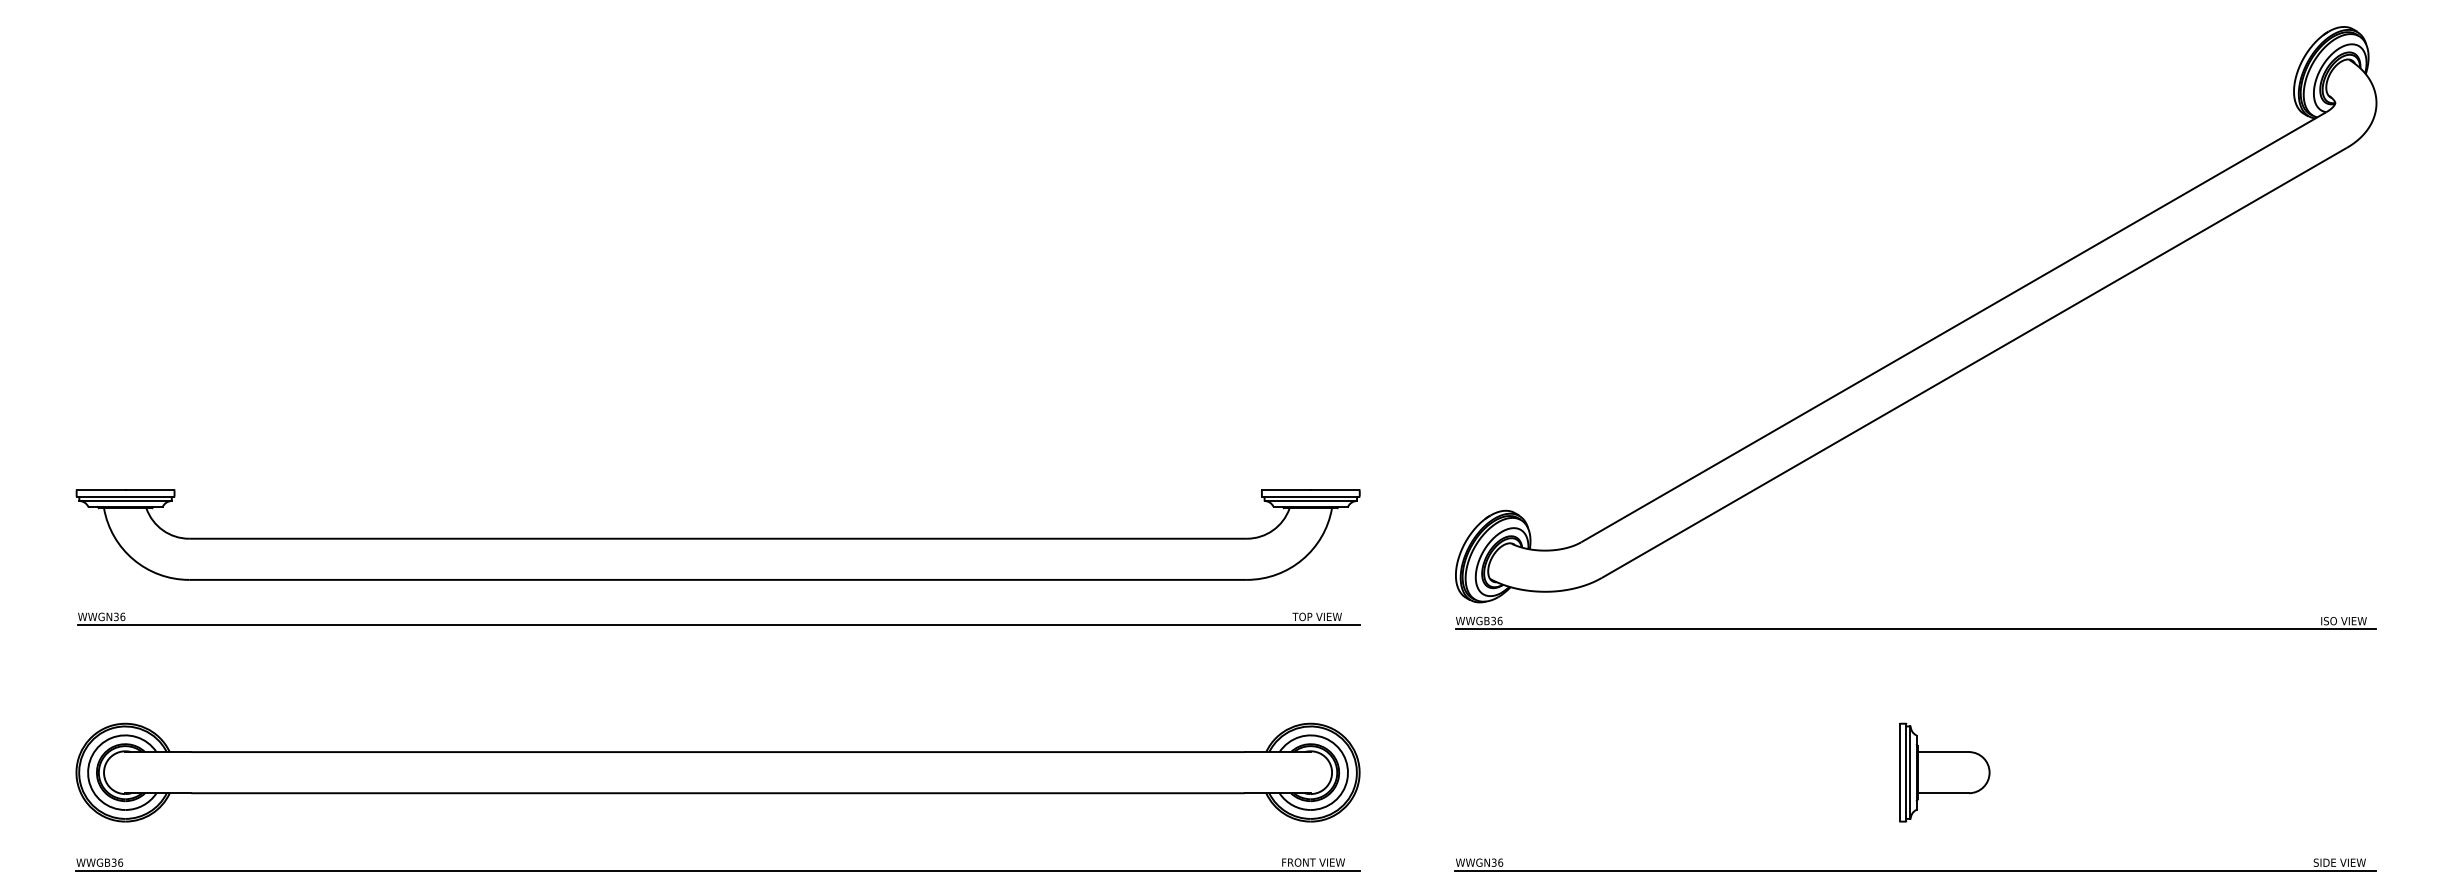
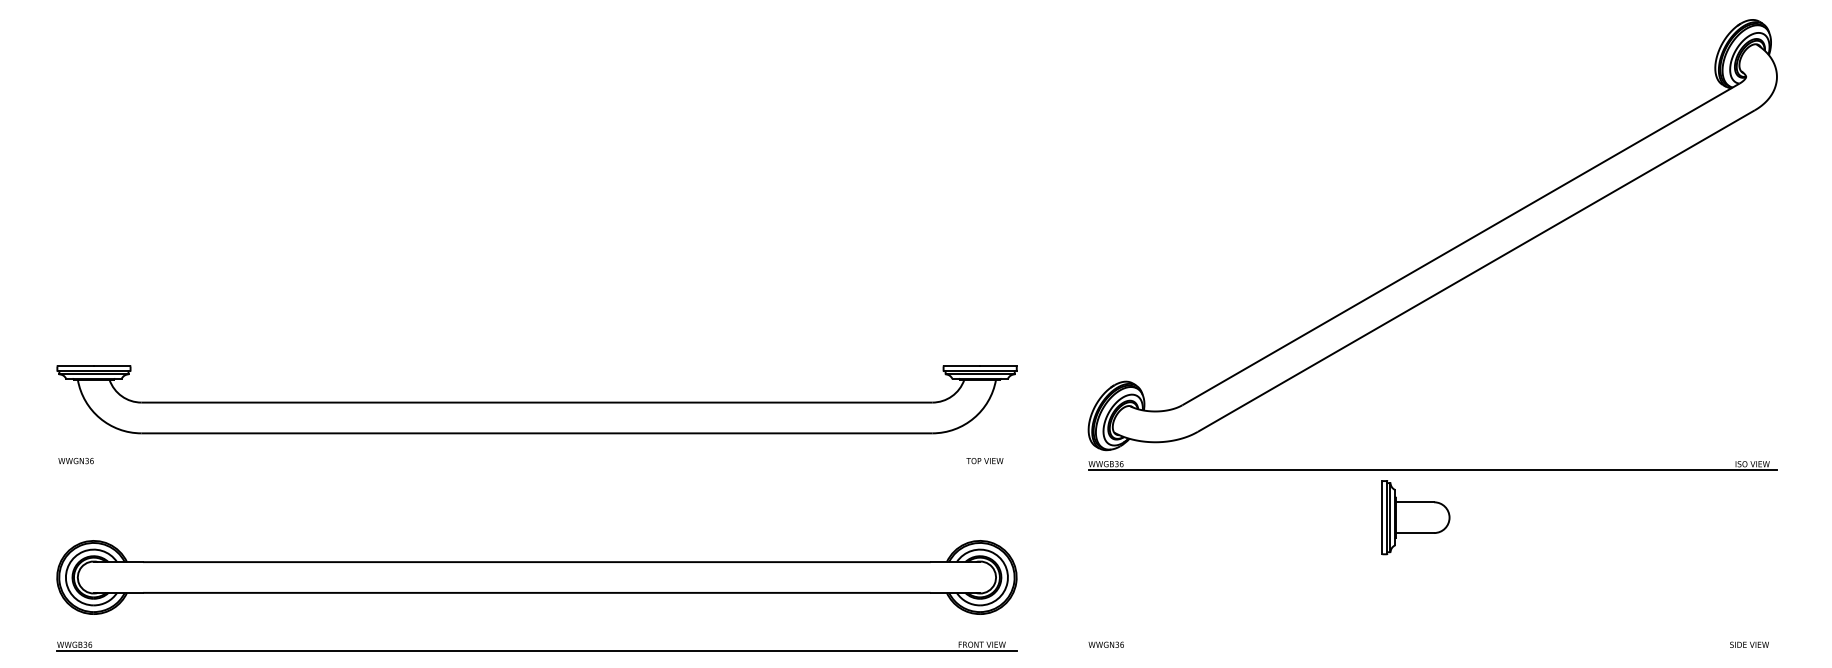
line: (718, 625) -> (537, 467), removed
part: (1944, 772) -> (1415, 517), moved
line: (1915, 871) -> (1432, 651), removed

